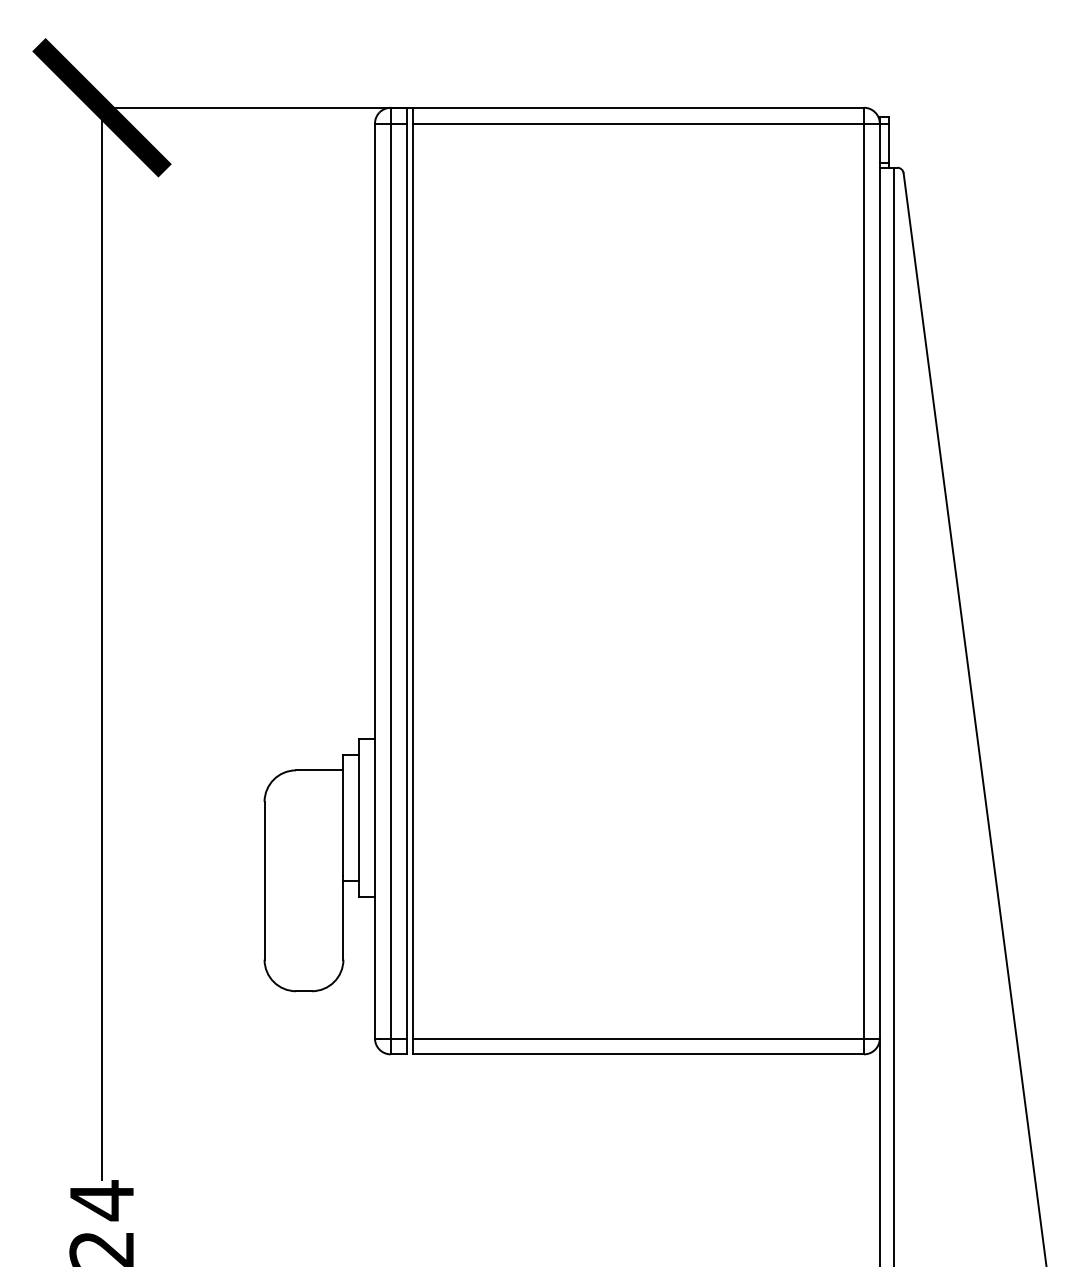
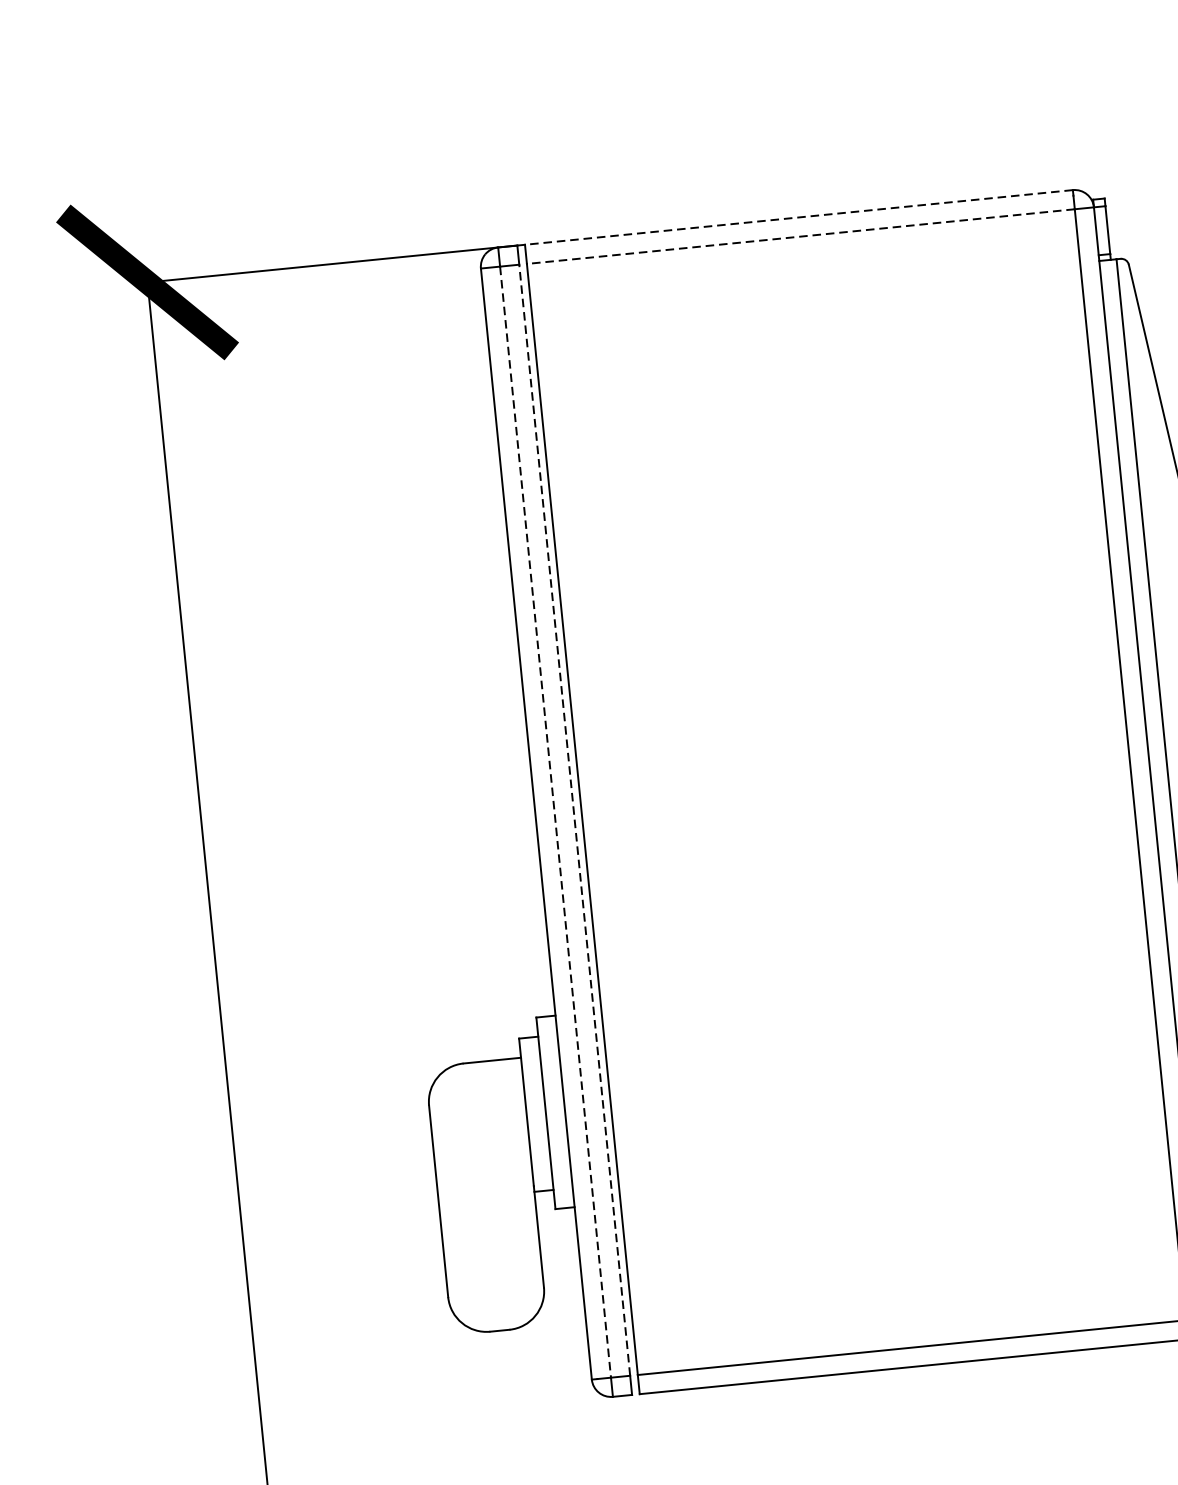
line: (638, 107) -> (798, 217), solid -> dashed
line: (638, 123) -> (800, 236), solid -> dashed
line: (390, 581) -> (555, 822), solid -> dashed
line: (406, 581) -> (574, 820), solid -> dashed

